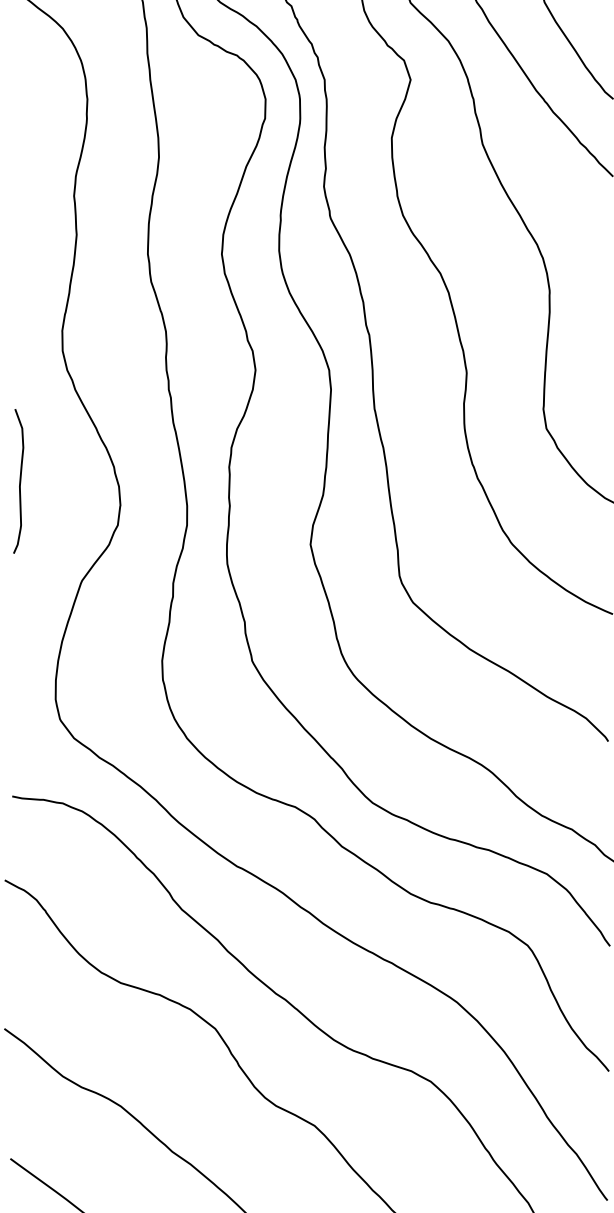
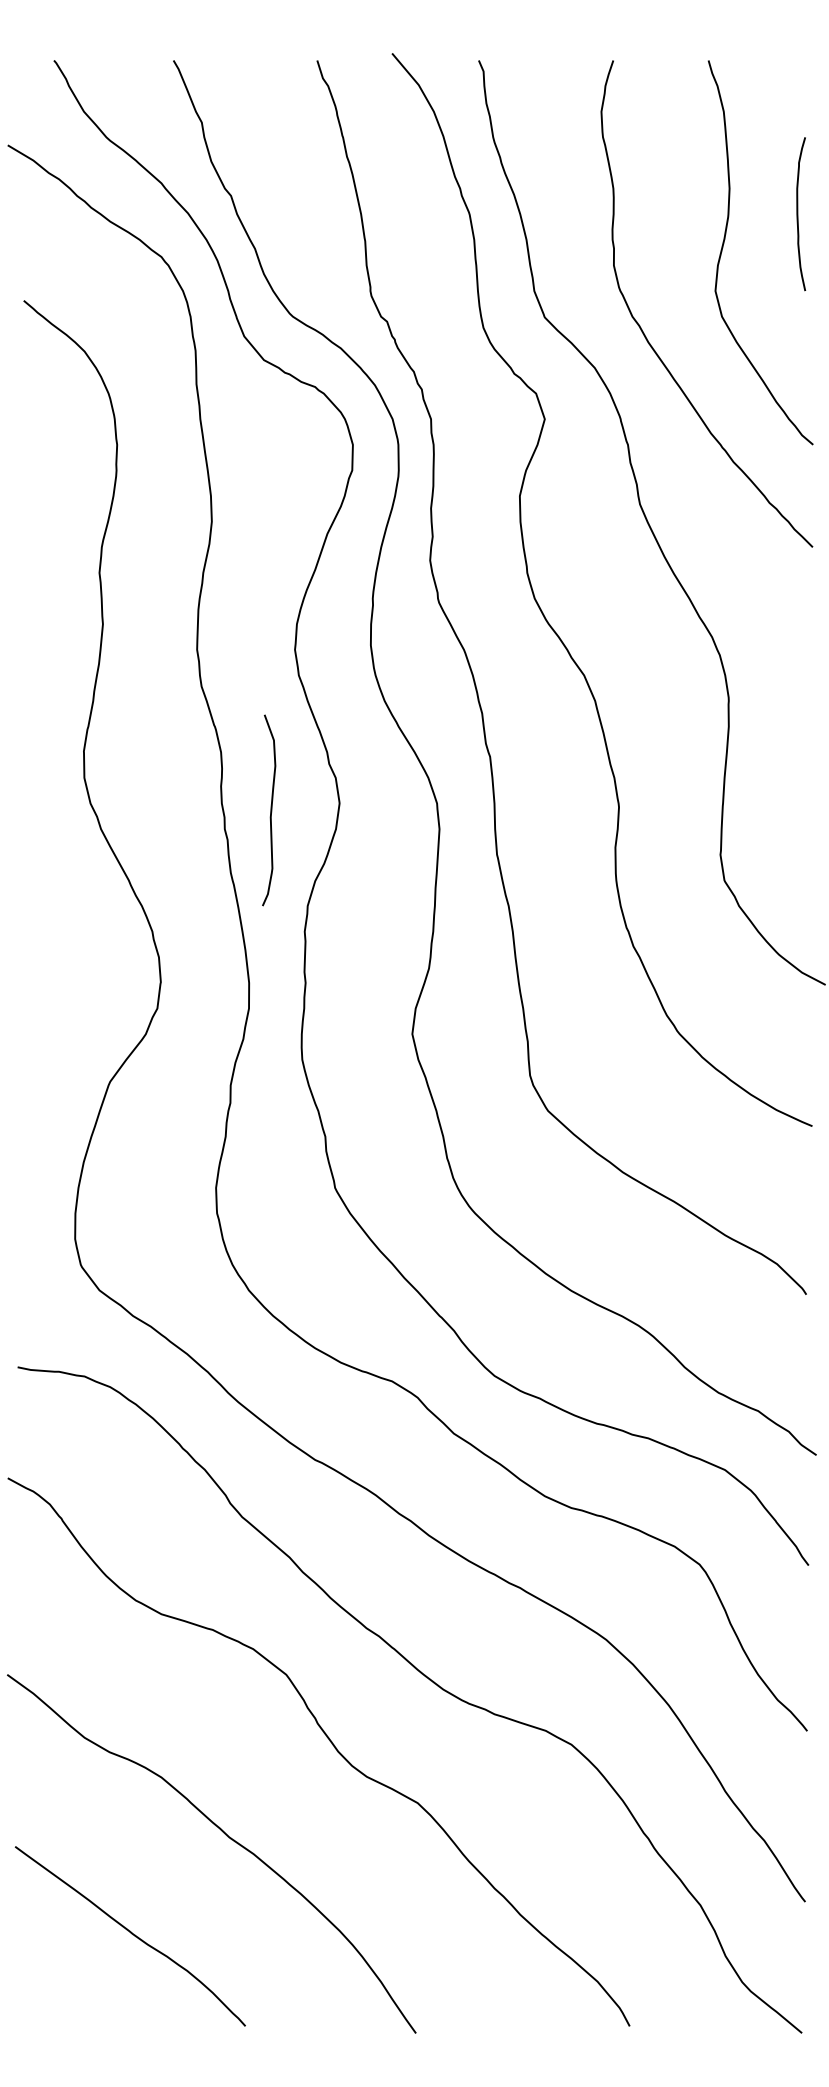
curve: (19, 481) -> (270, 810), moved

